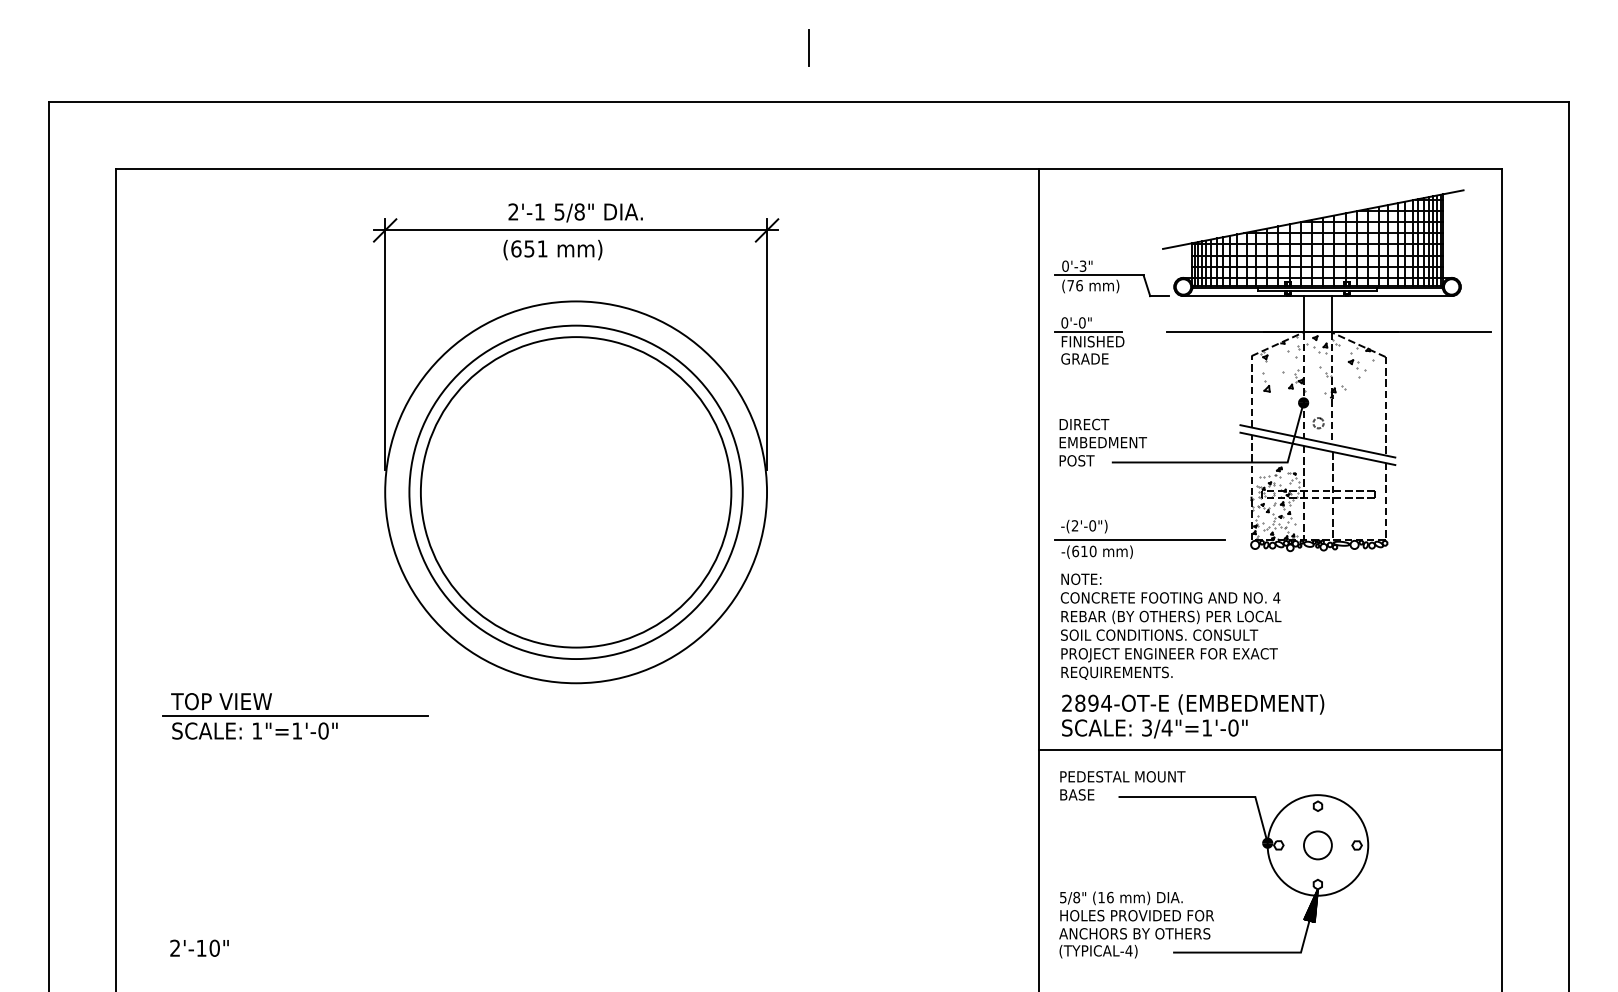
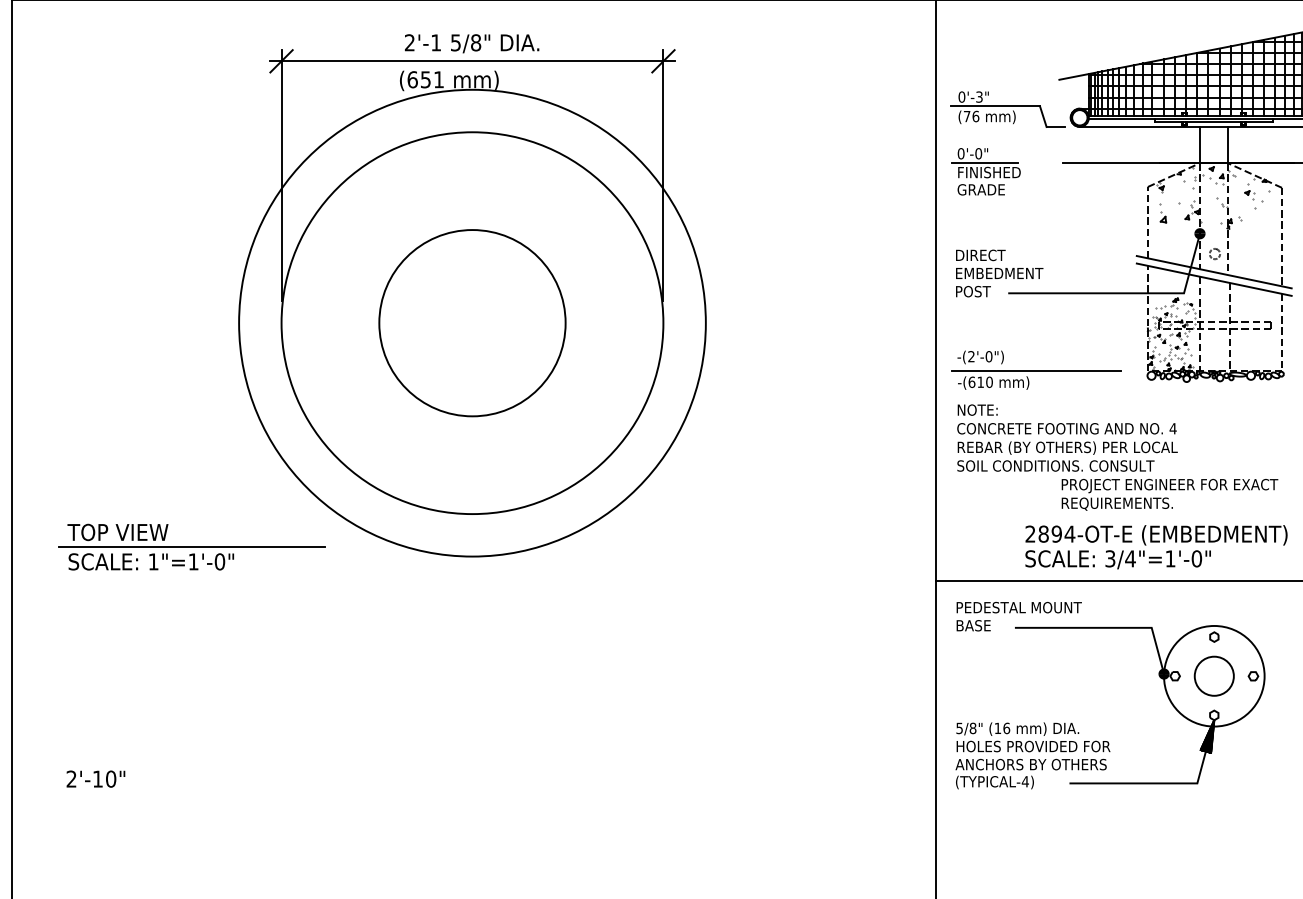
circle: (575, 492) -> (471, 323), size x0.6
circle: (575, 492) -> (471, 323), size x1.4
text: (1169, 663) -> (1169, 494), moved
text: (1193, 716) -> (1156, 547), moved
circle: (1317, 845) -> (1213, 676), size x1.4

